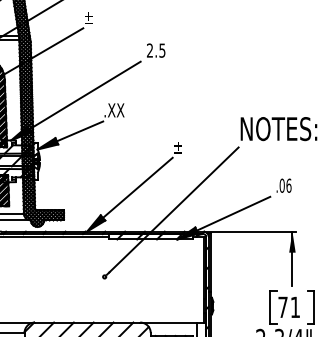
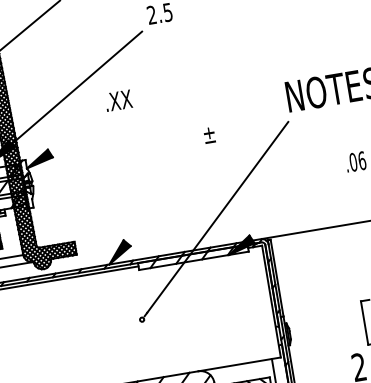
line: (79, 131) -> (77, 135), removed
line: (137, 187) -> (165, 196), removed
line: (233, 213) -> (296, 209), removed

